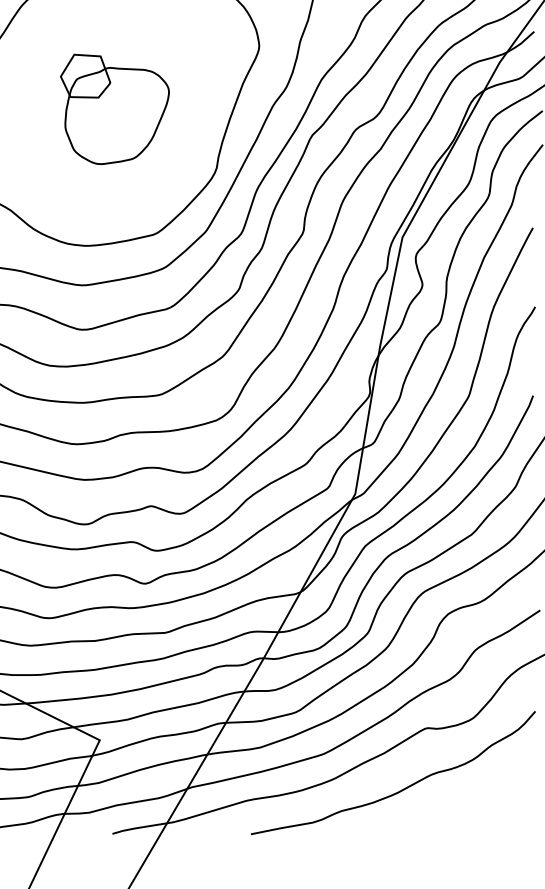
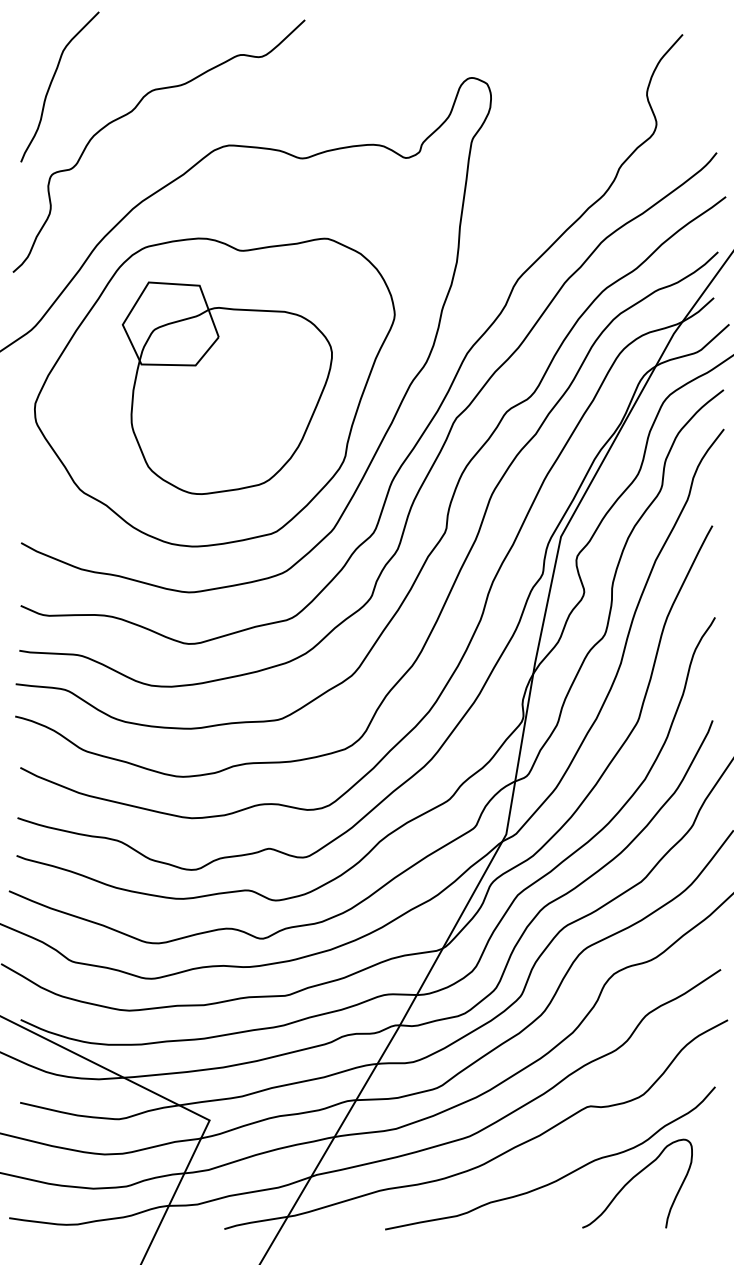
part: (114, 108) -> (226, 387), size x1.67
curve: (466, 789) -> (635, 1177), added

